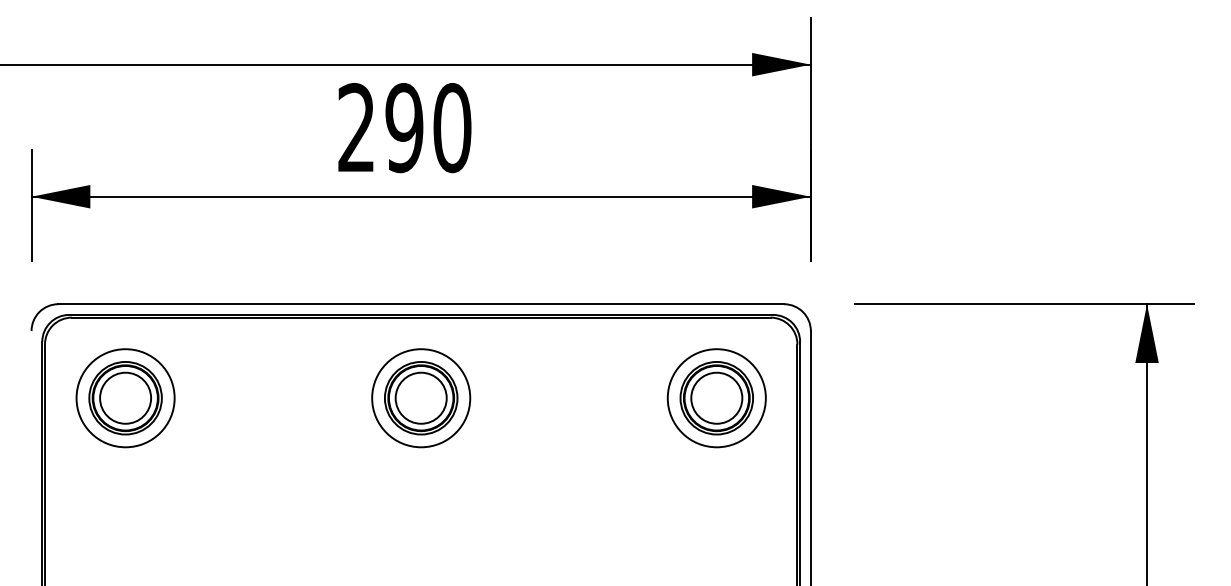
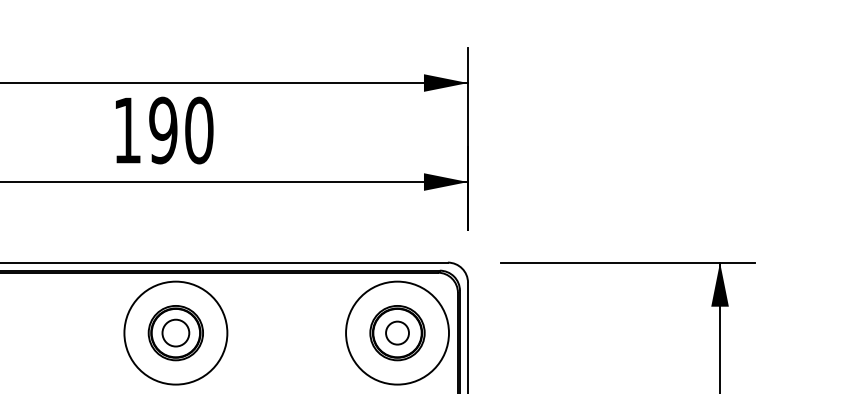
text: (355, 127) -> (126, 130), 290 -> 190
circle: (420, 397) -> (175, 332), size x0.7
circle: (716, 397) -> (397, 332), size x0.6
circle: (421, 398) -> (176, 333), size x1.4
circle: (716, 398) -> (397, 333), size x1.4

